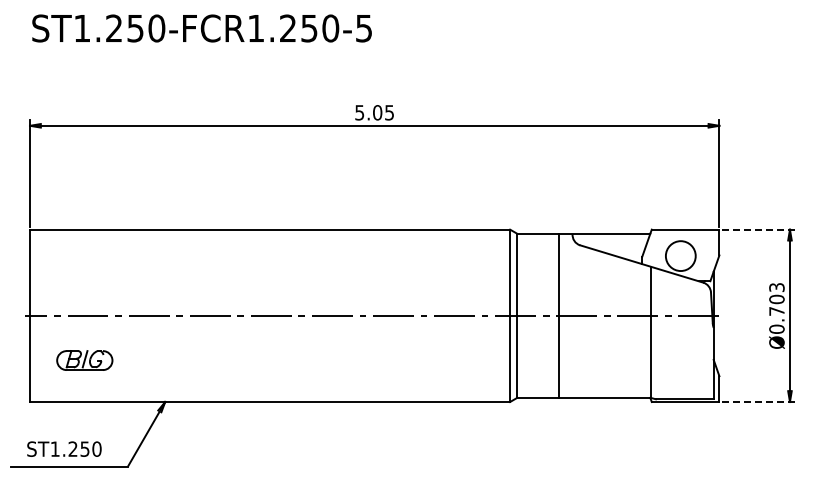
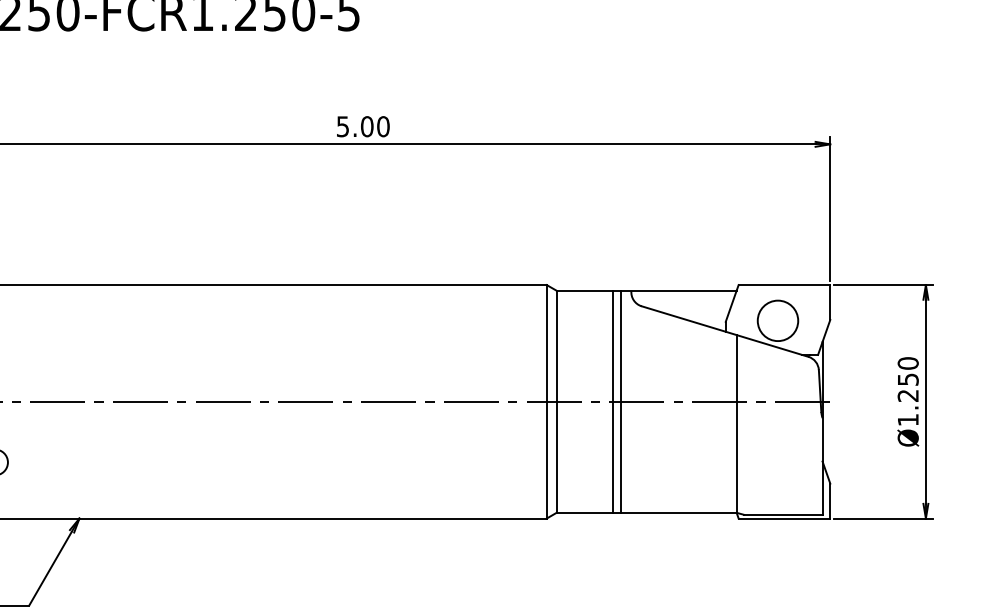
text: (389, 112) -> (383, 126), 5.05 -> 5.00
line: (758, 229) -> (883, 284), dashed -> solid
text: (776, 307) -> (907, 390), 0.703 -> 1.250
line: (565, 315) -> (621, 401), added
line: (758, 402) -> (883, 519), dashed -> solid

